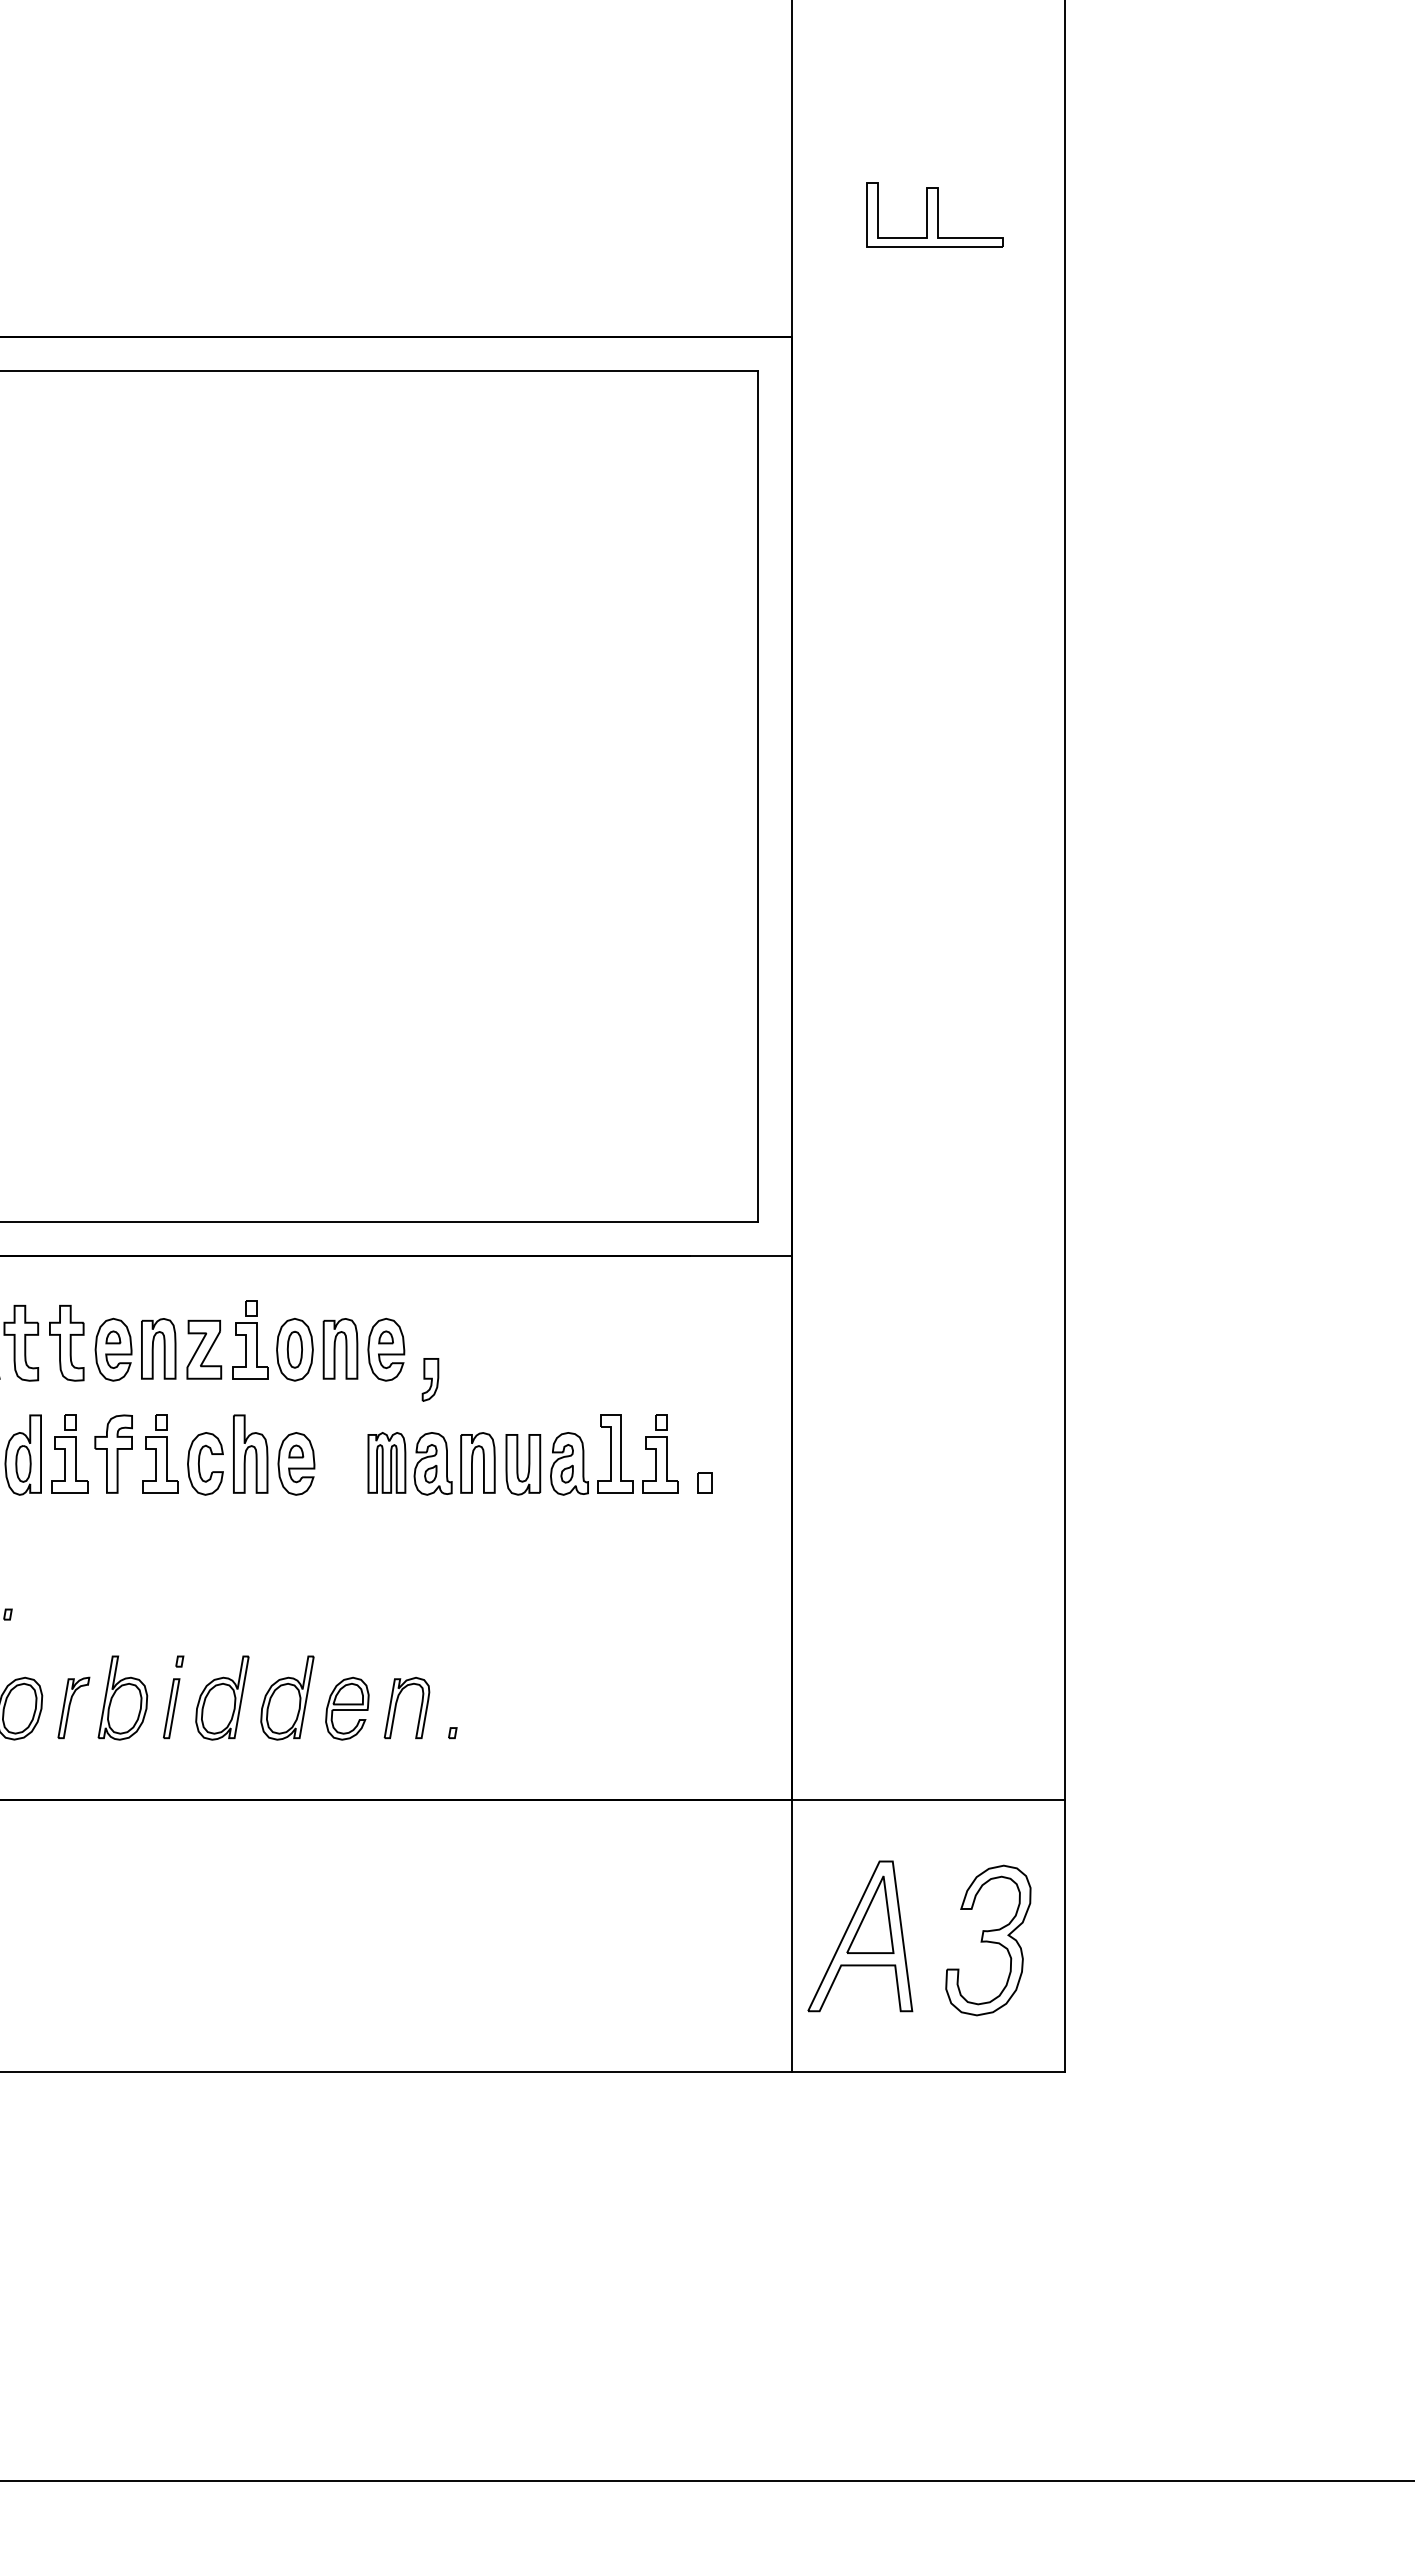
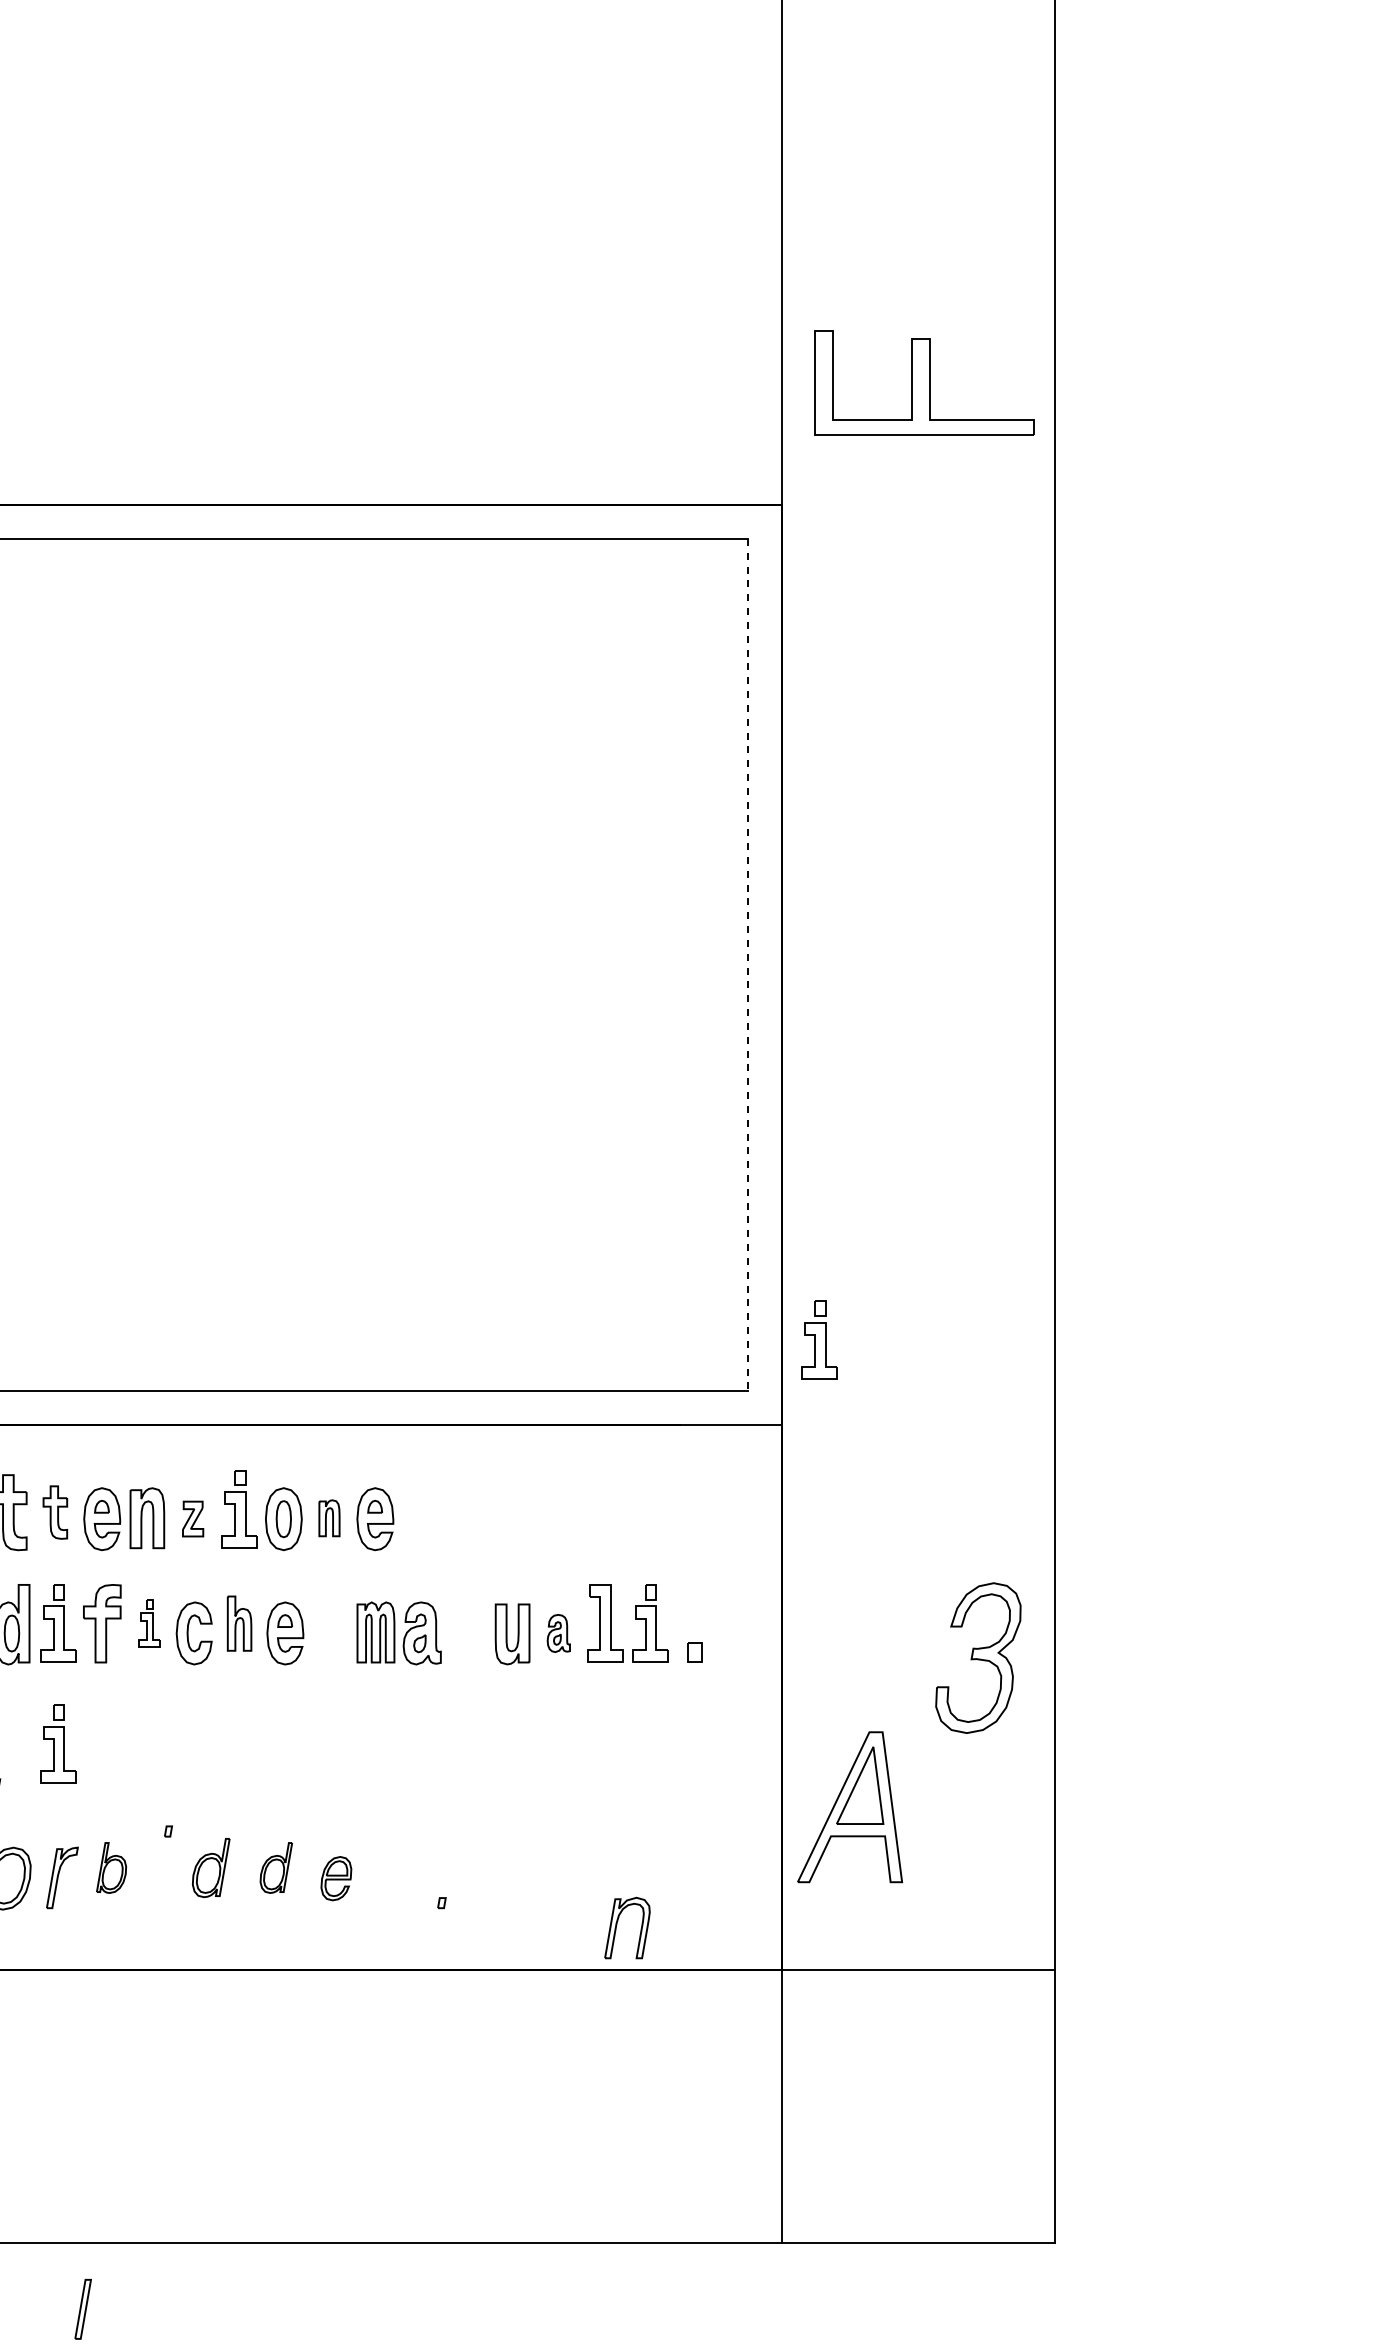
part: (934, 214) -> (924, 382), size x1.6
line: (758, 796) -> (748, 965), solid -> dashed
part: (829, 1170) -> (819, 1339), added
part: (66, 1342) -> (55, 1511), size x0.7
part: (340, 1348) -> (329, 1517), size x0.6
part: (204, 1349) -> (193, 1518), size x0.6
part: (430, 1379) -> (419, 1548), removed
part: (160, 1453) -> (149, 1623), size x0.6
part: (250, 1453) -> (239, 1623), size x0.7
part: (477, 1462) -> (466, 1632), removed
part: (569, 1463) -> (558, 1633), size x0.6
part: (69, 1573) -> (58, 1743), added
part: (122, 1697) -> (111, 1867), size x0.6
part: (222, 1697) -> (211, 1867), size x0.7
part: (287, 1697) -> (276, 1867), size x0.6
part: (397, 1703) -> (617, 1923), moved
part: (171, 1708) -> (83, 2309), moved
part: (347, 1708) -> (336, 1878), size x0.7
part: (860, 1936) -> (850, 1807), moved
part: (988, 1940) -> (978, 1658), moved

